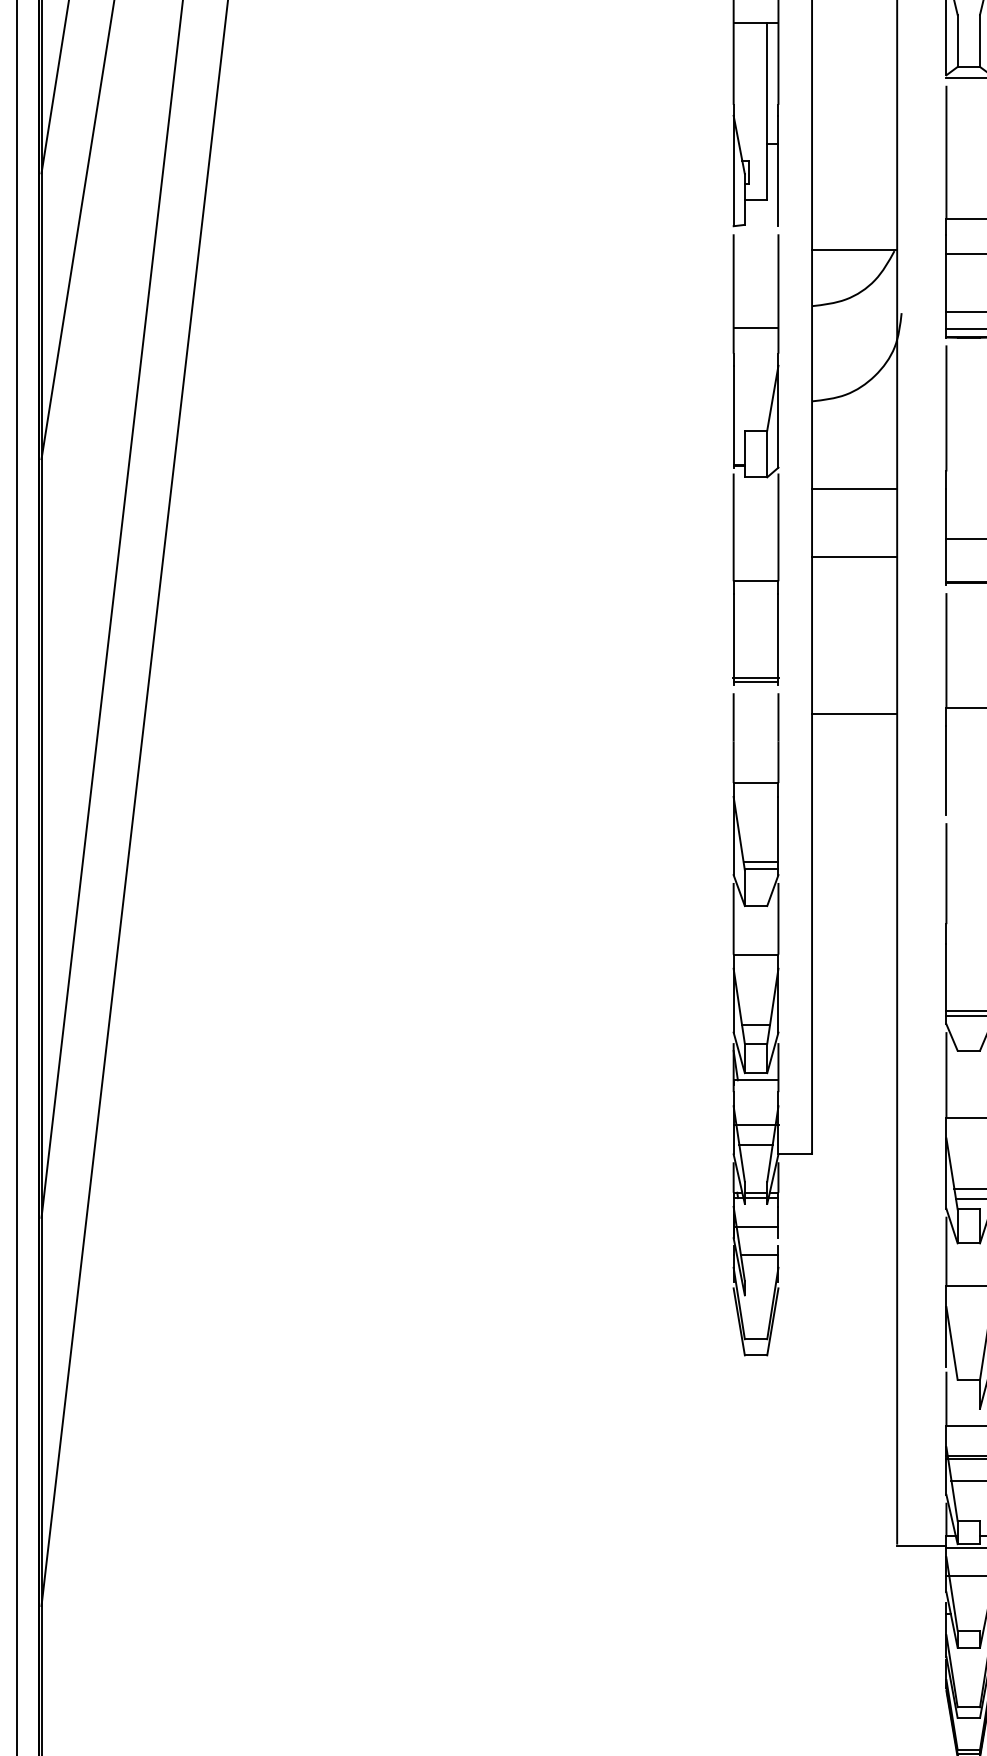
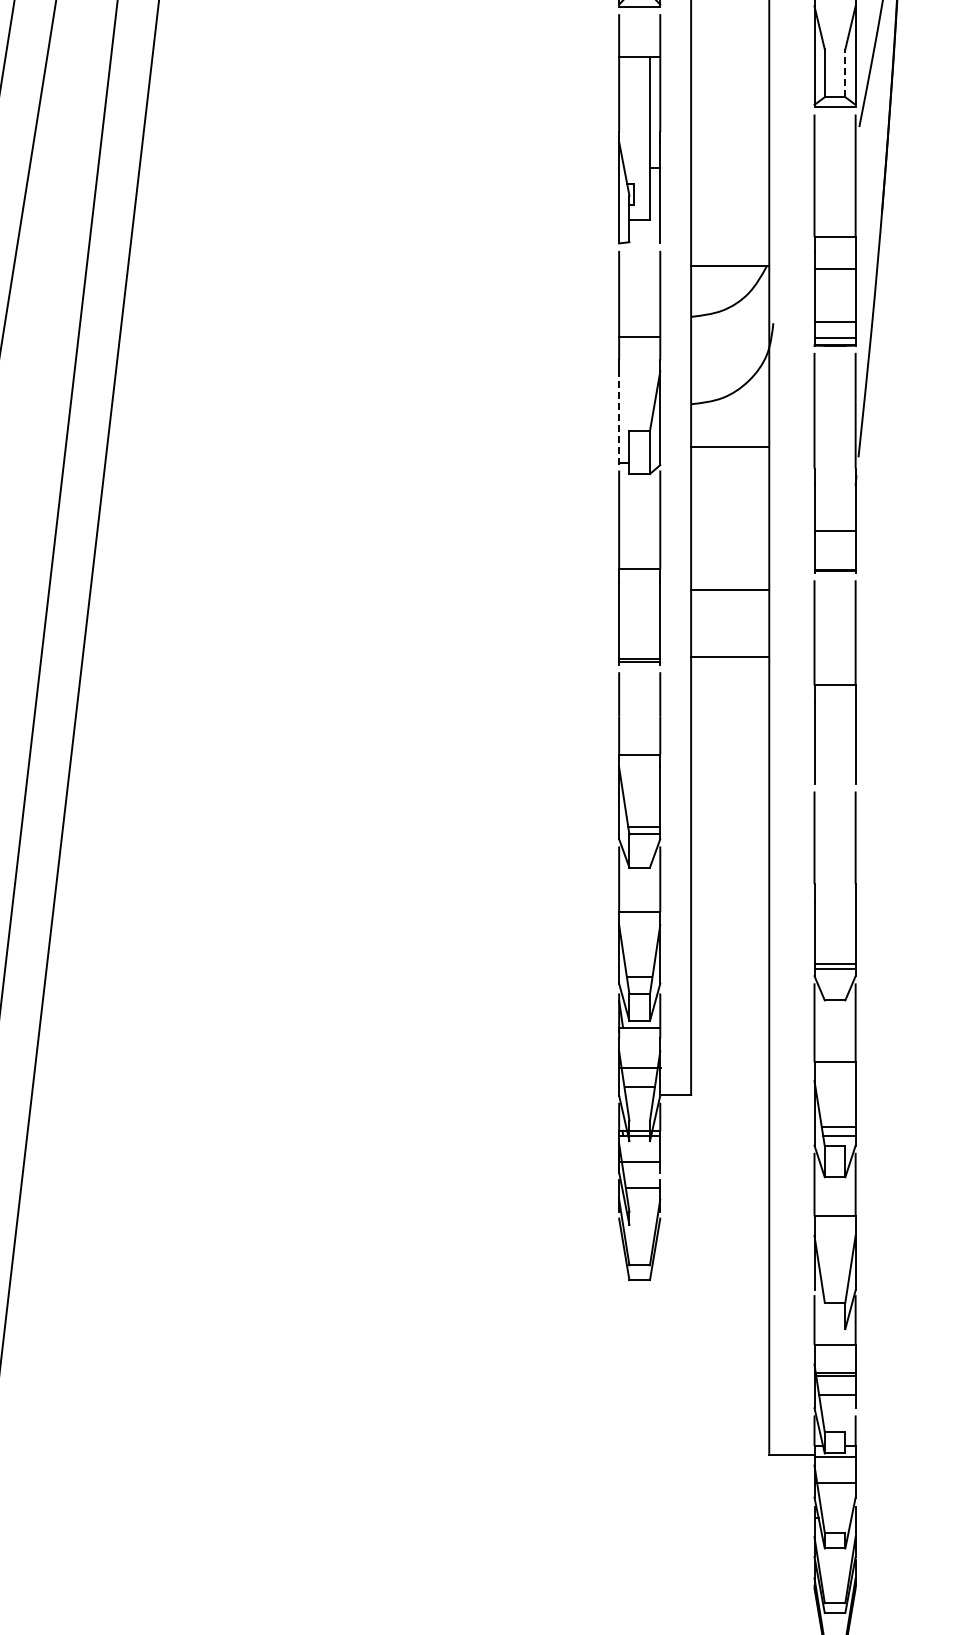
line: (980, 41) -> (845, 73), solid -> dashed
line: (734, 416) -> (619, 418), solid -> dashed
line: (854, 489) -> (730, 447), moved
line: (854, 557) -> (730, 590), moved
line: (854, 714) -> (730, 657), moved

